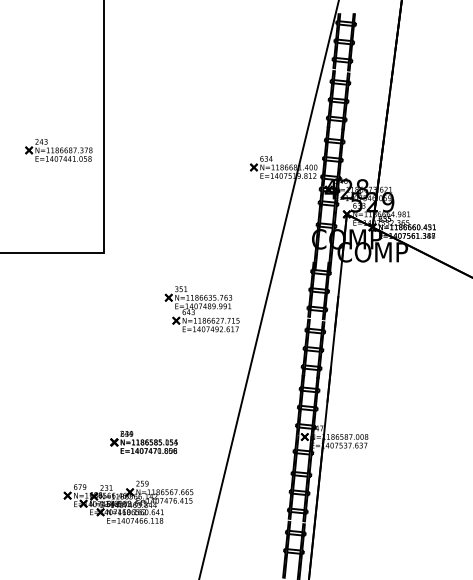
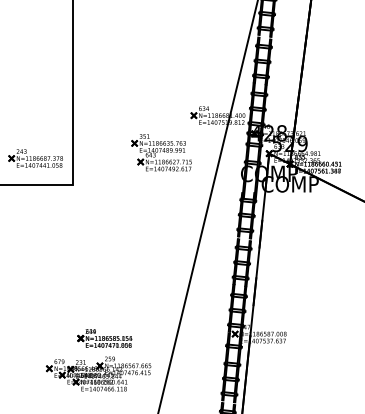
part: (58, 150) -> (35, 158), moved
part: (201, 309) -> (161, 152), moved
part: (128, 501) -> (98, 373), moved

